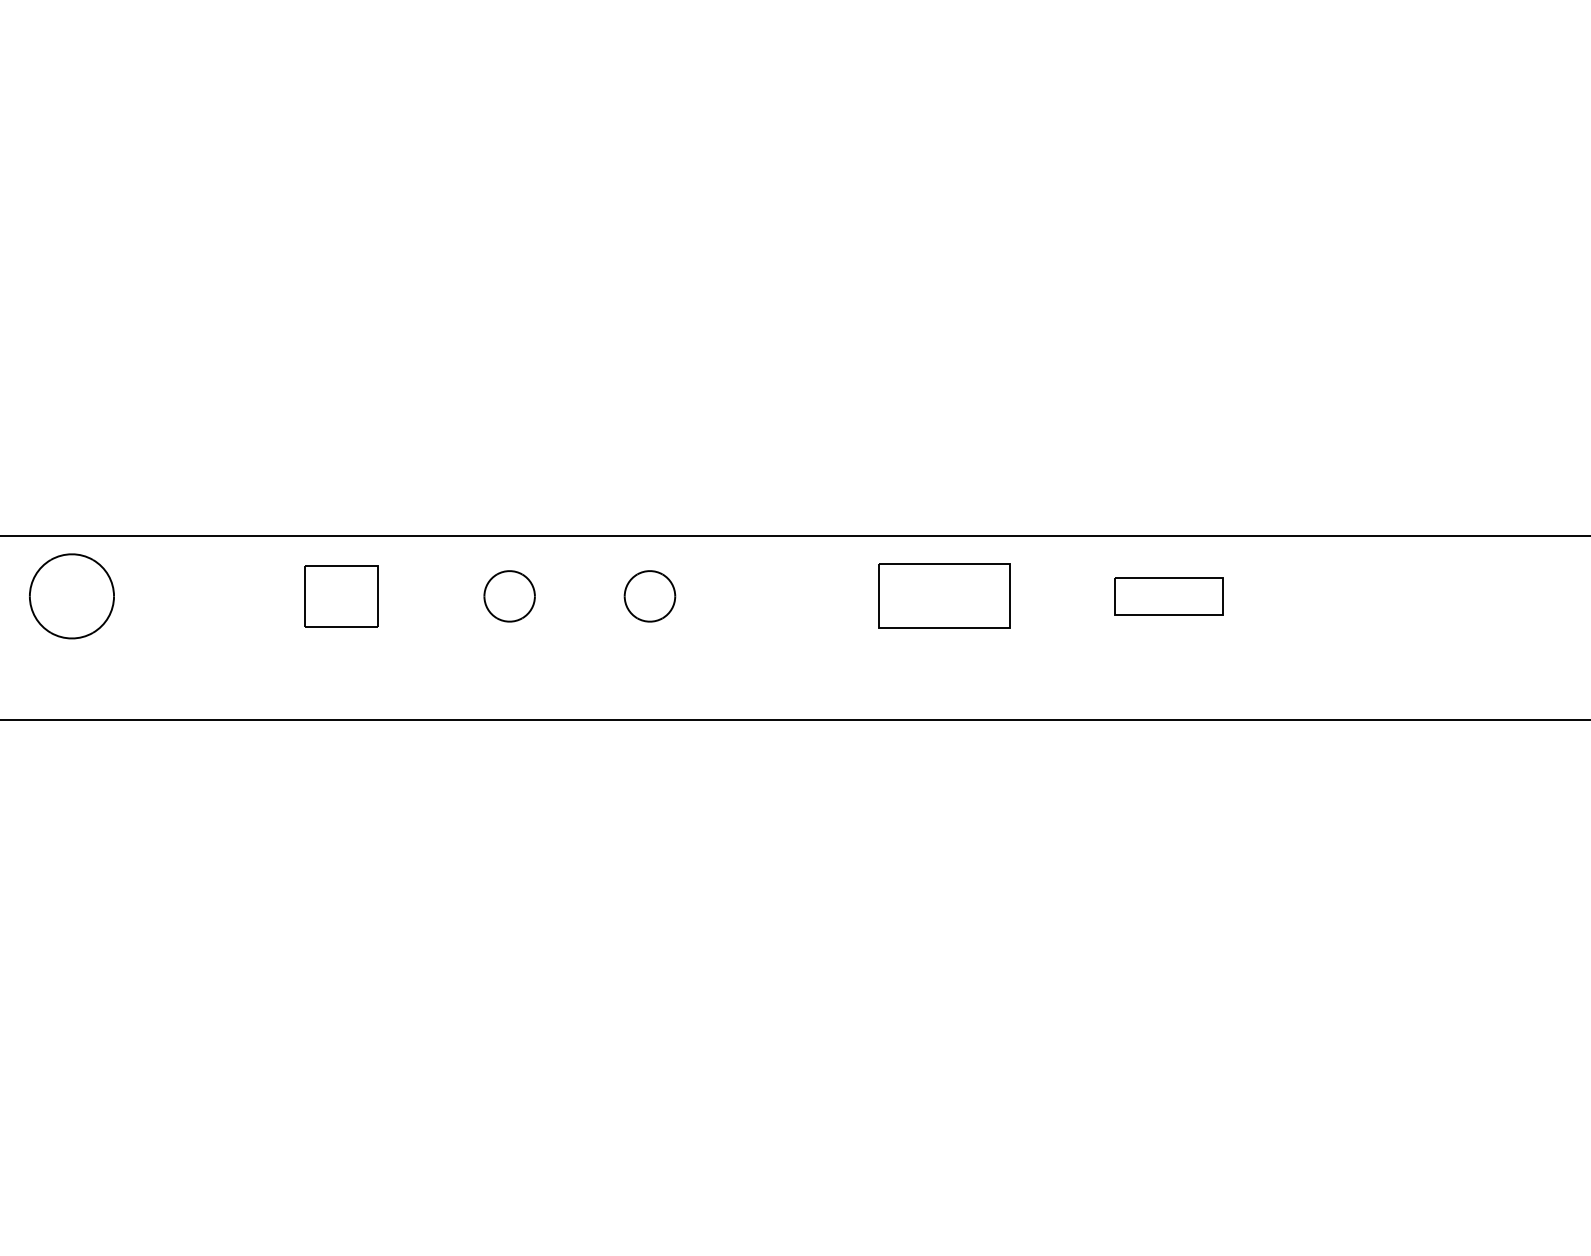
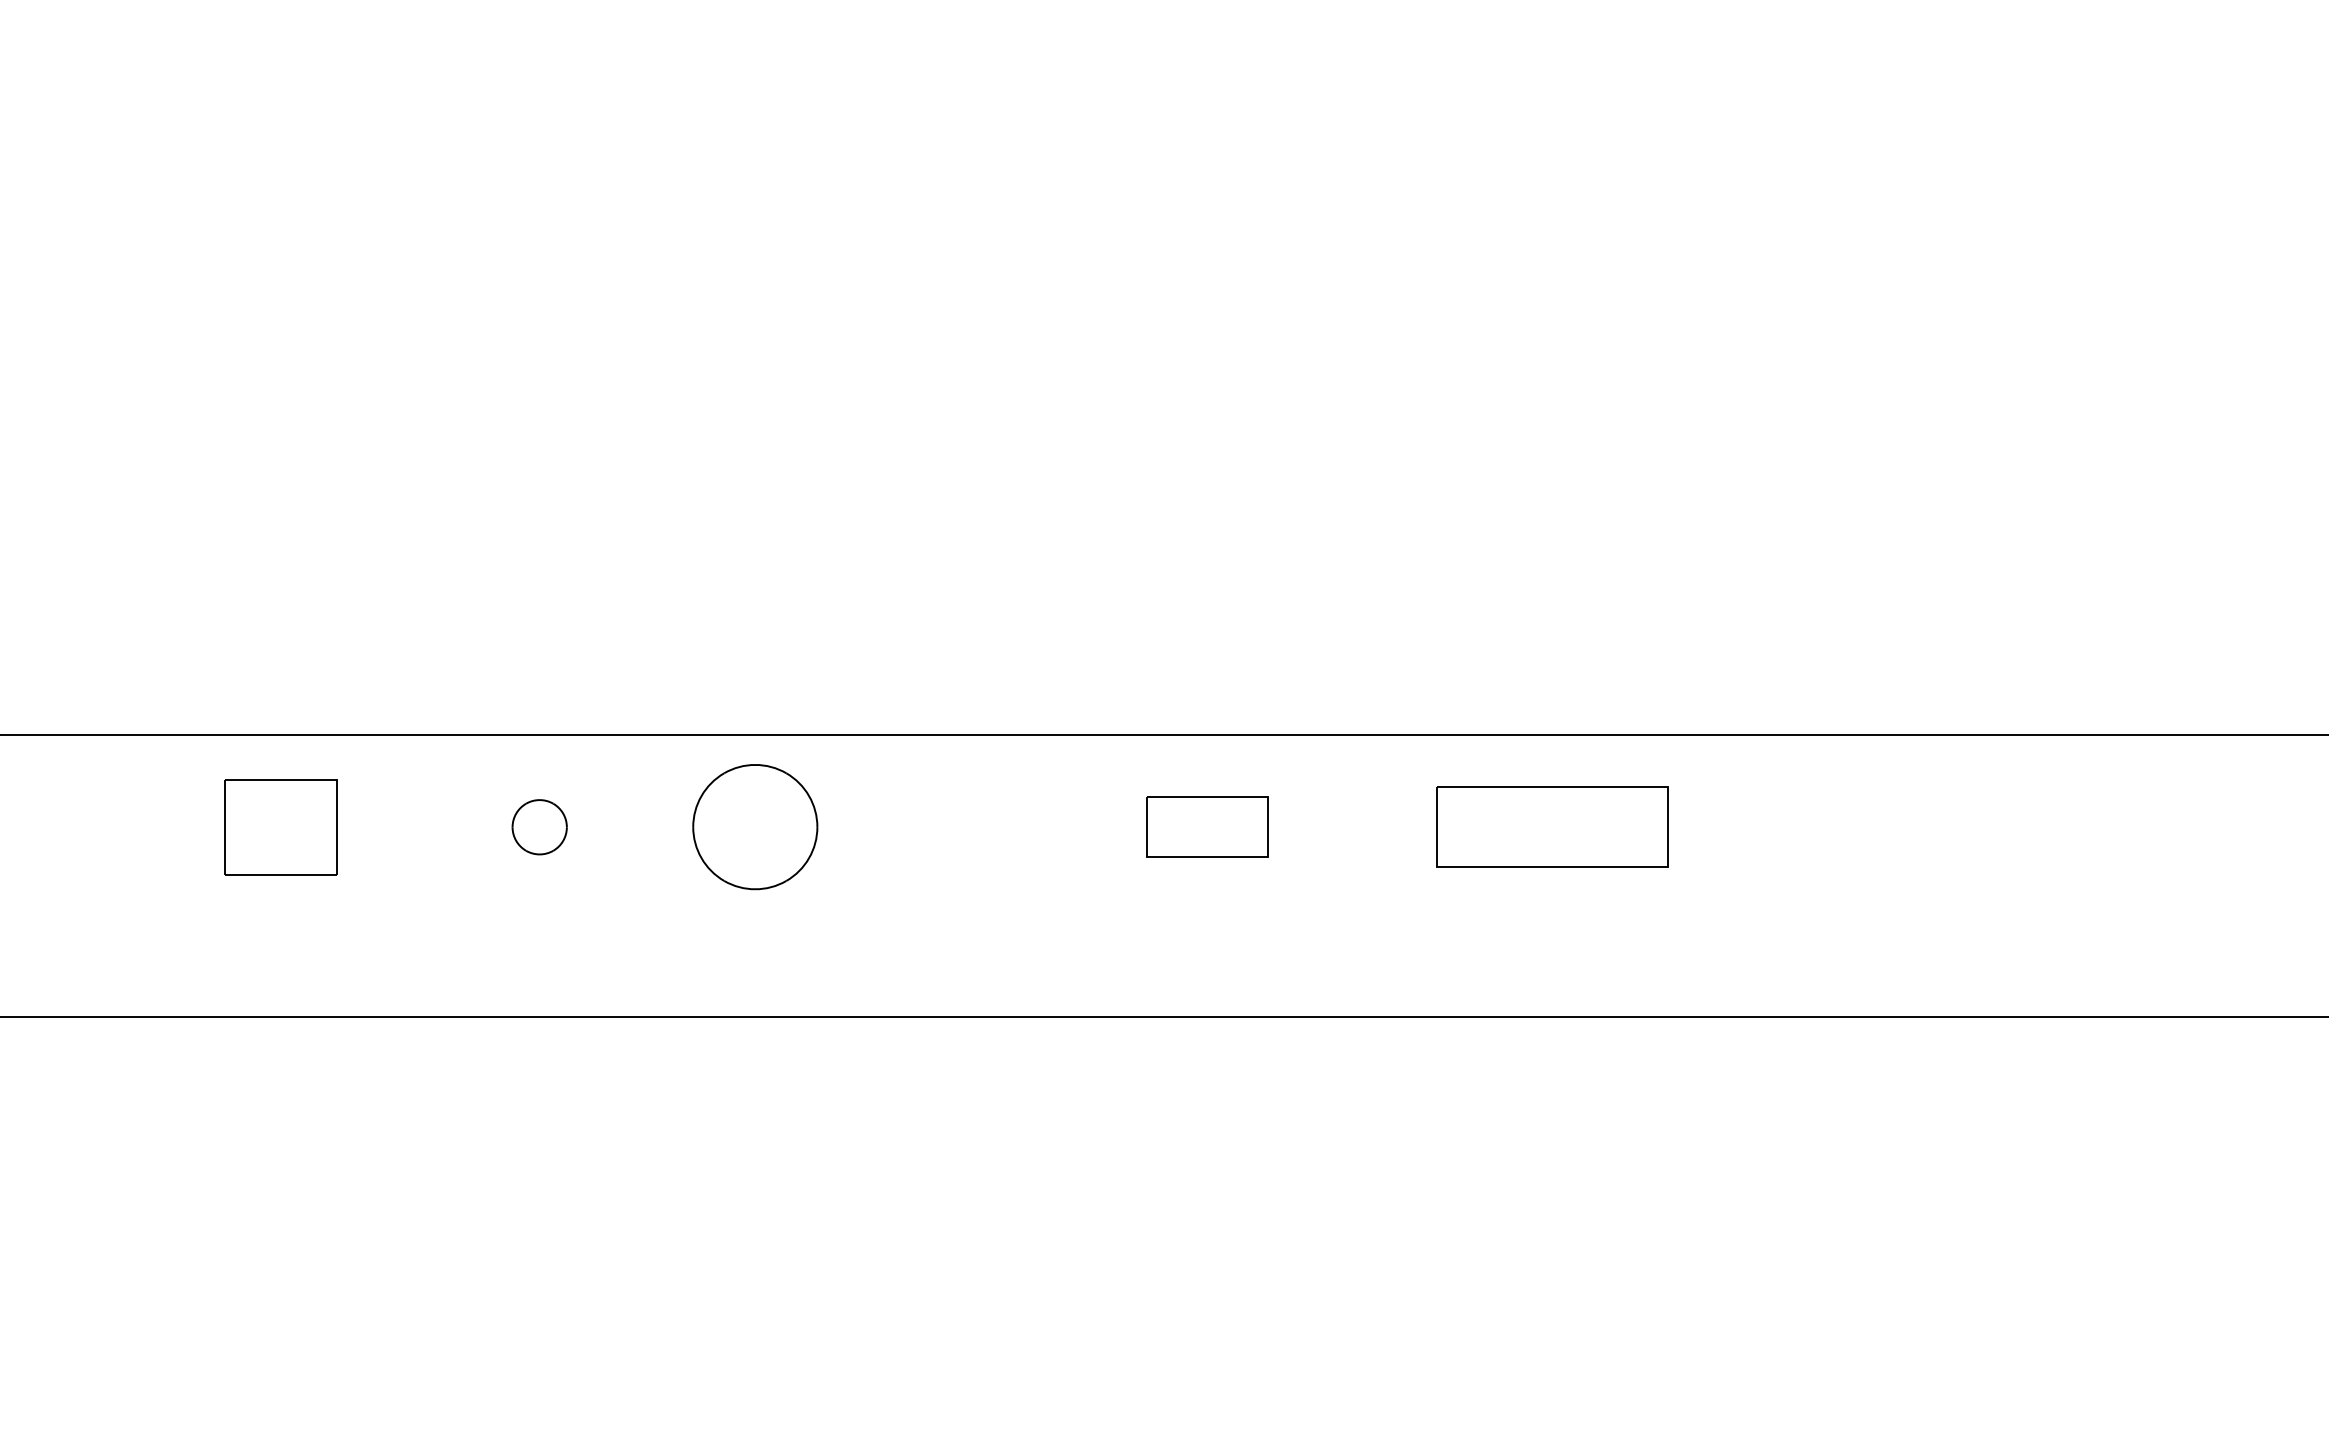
part: (944, 595) -> (1207, 825), size x0.6
part: (509, 596) -> (539, 827), size x0.7
part: (649, 596) -> (754, 827), size x1.6
part: (1168, 596) -> (1551, 827), size x1.4

